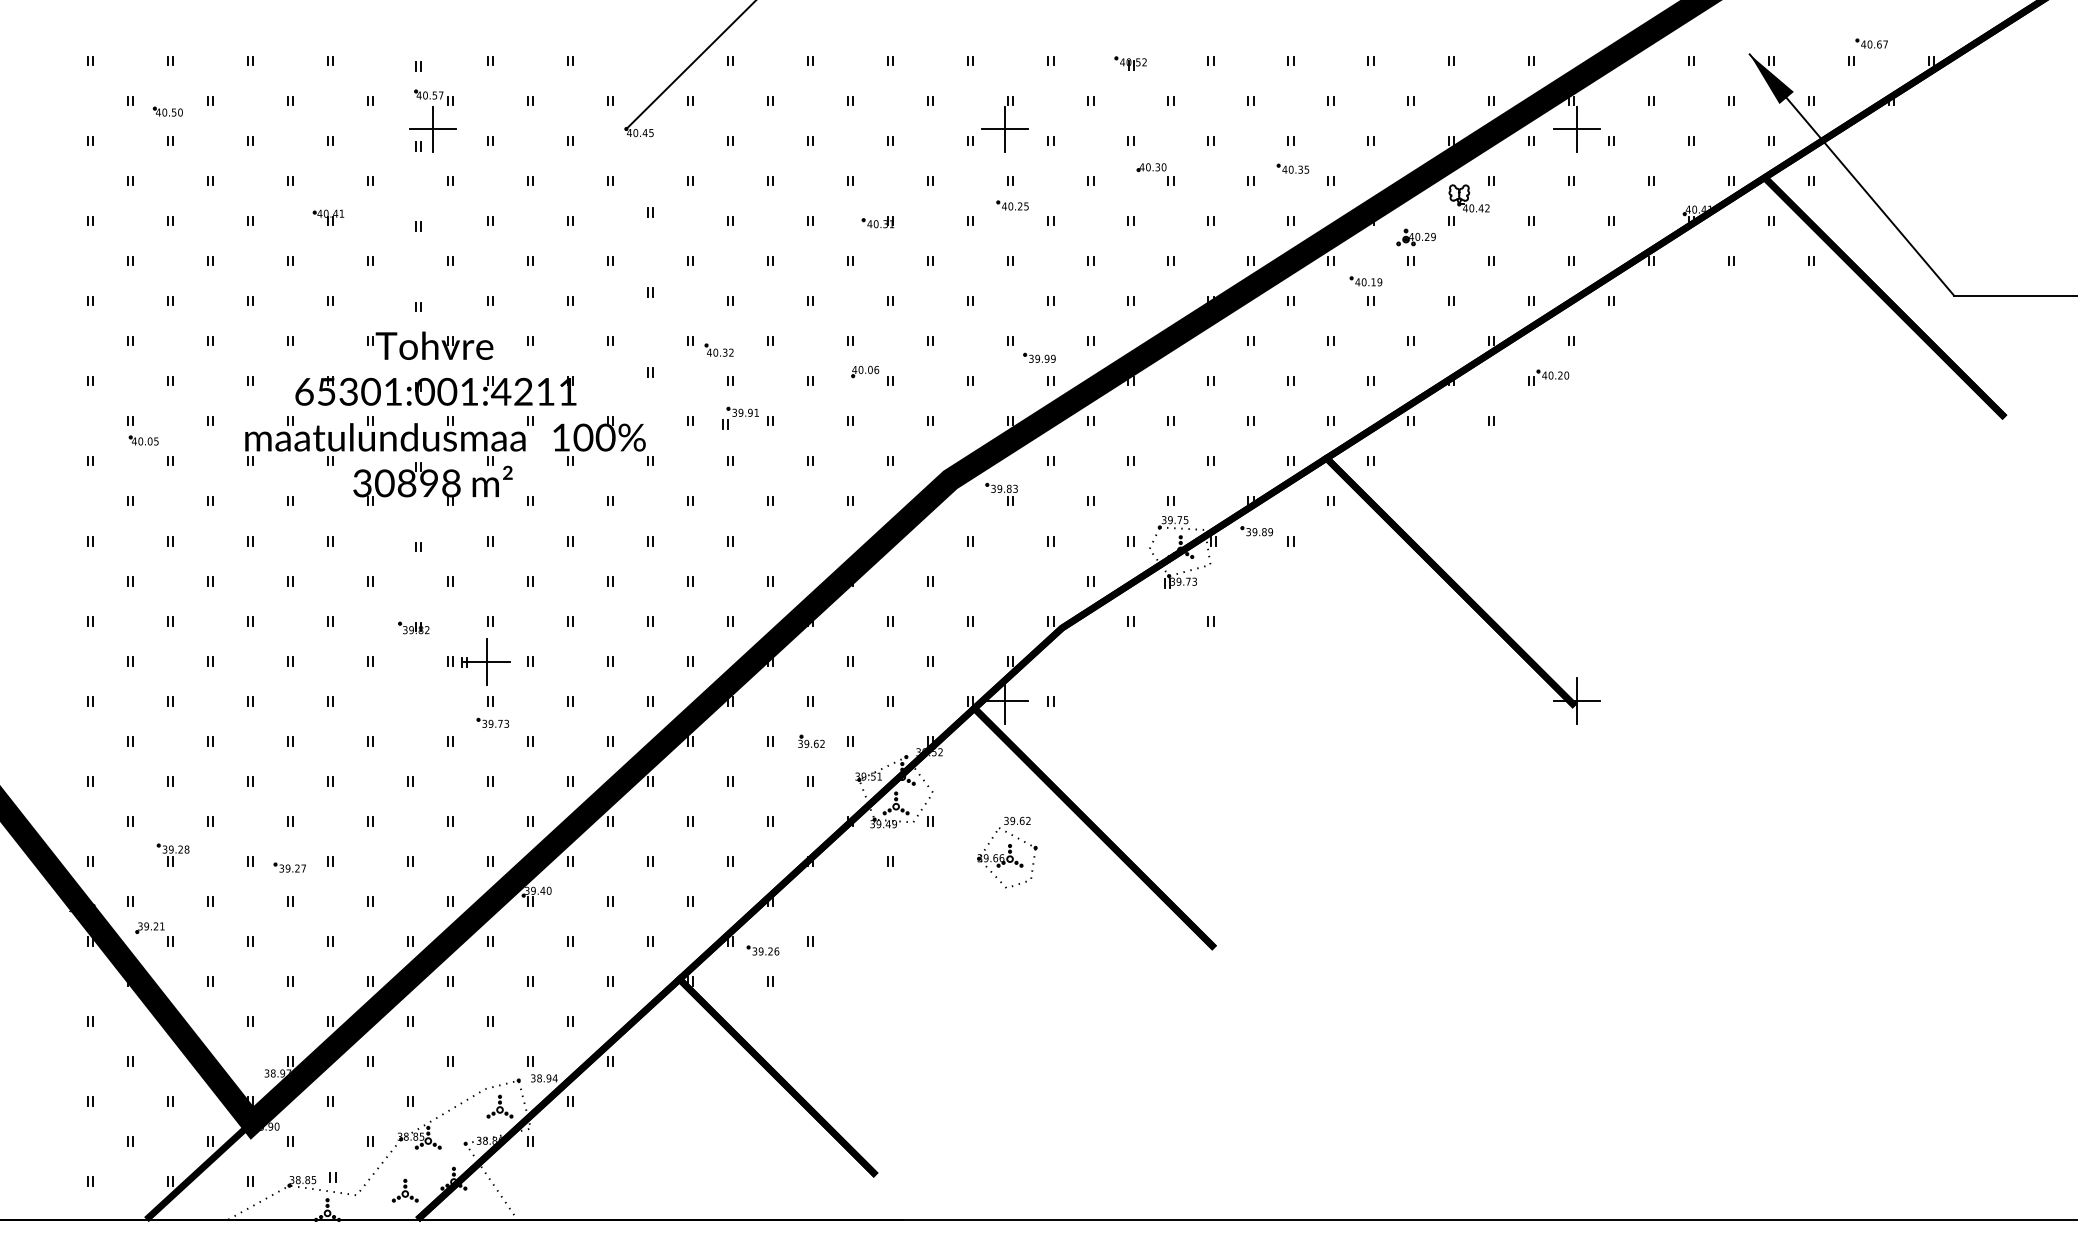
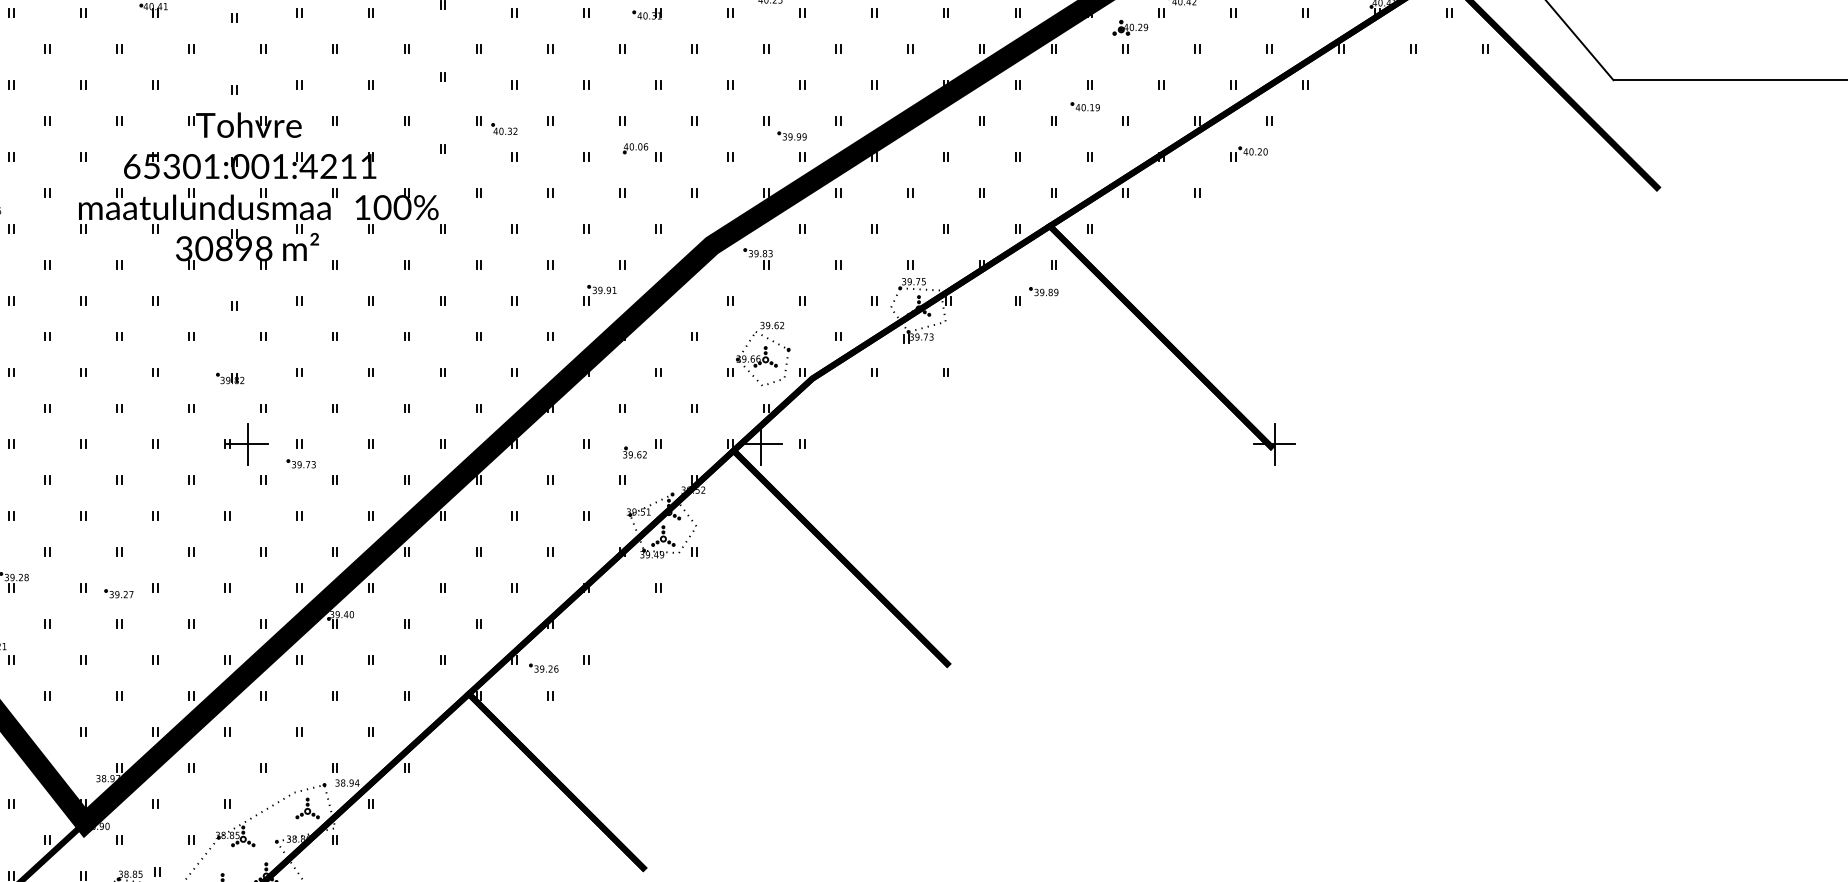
part: (1365, 281) -> (1084, 106), moved
part: (740, 417) -> (599, 294), moved
part: (1256, 531) -> (1043, 291), moved
part: (485, 661) -> (246, 443), moved
part: (811, 740) -> (634, 451), moved
part: (1007, 852) -> (763, 353), moved

